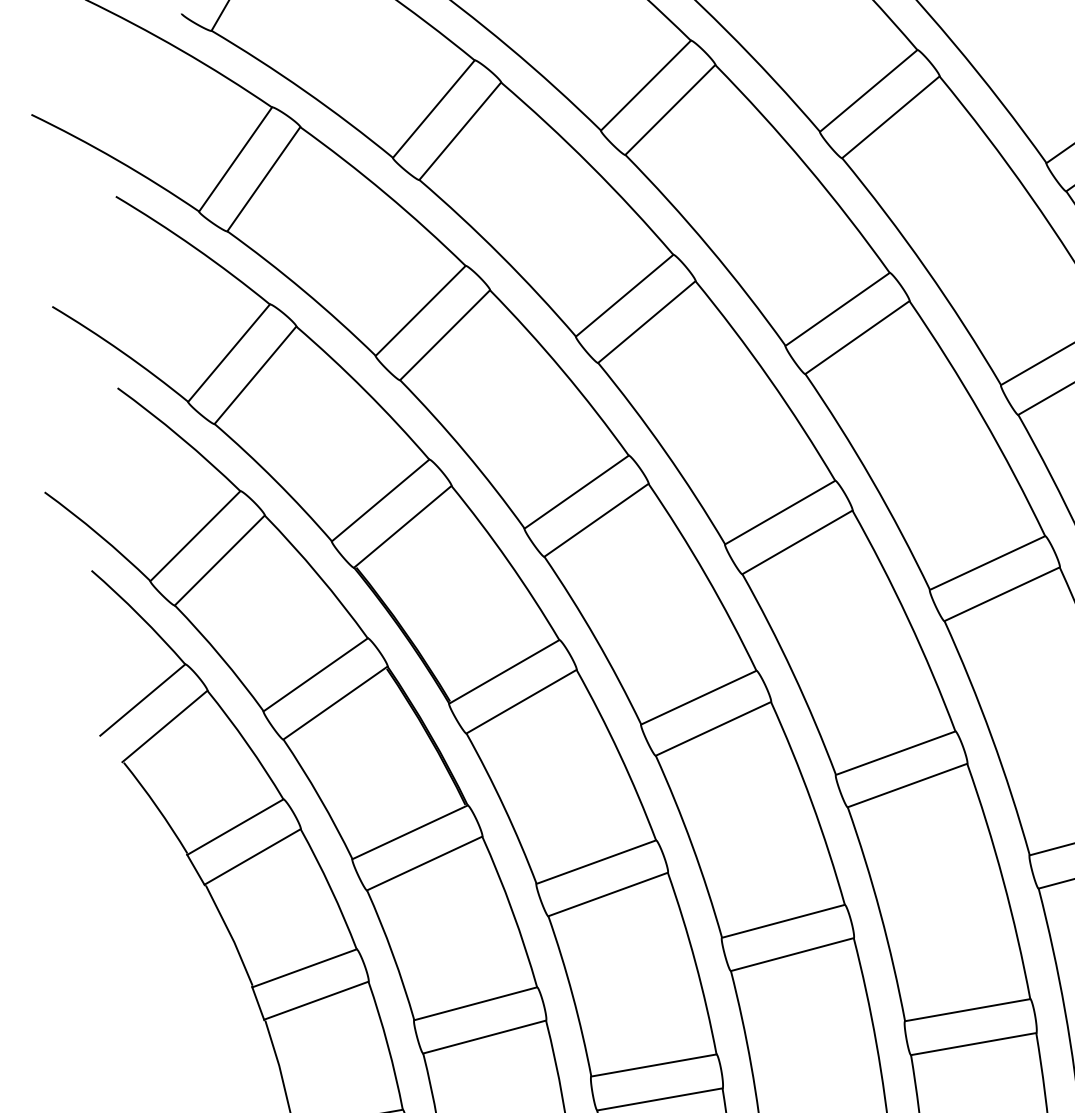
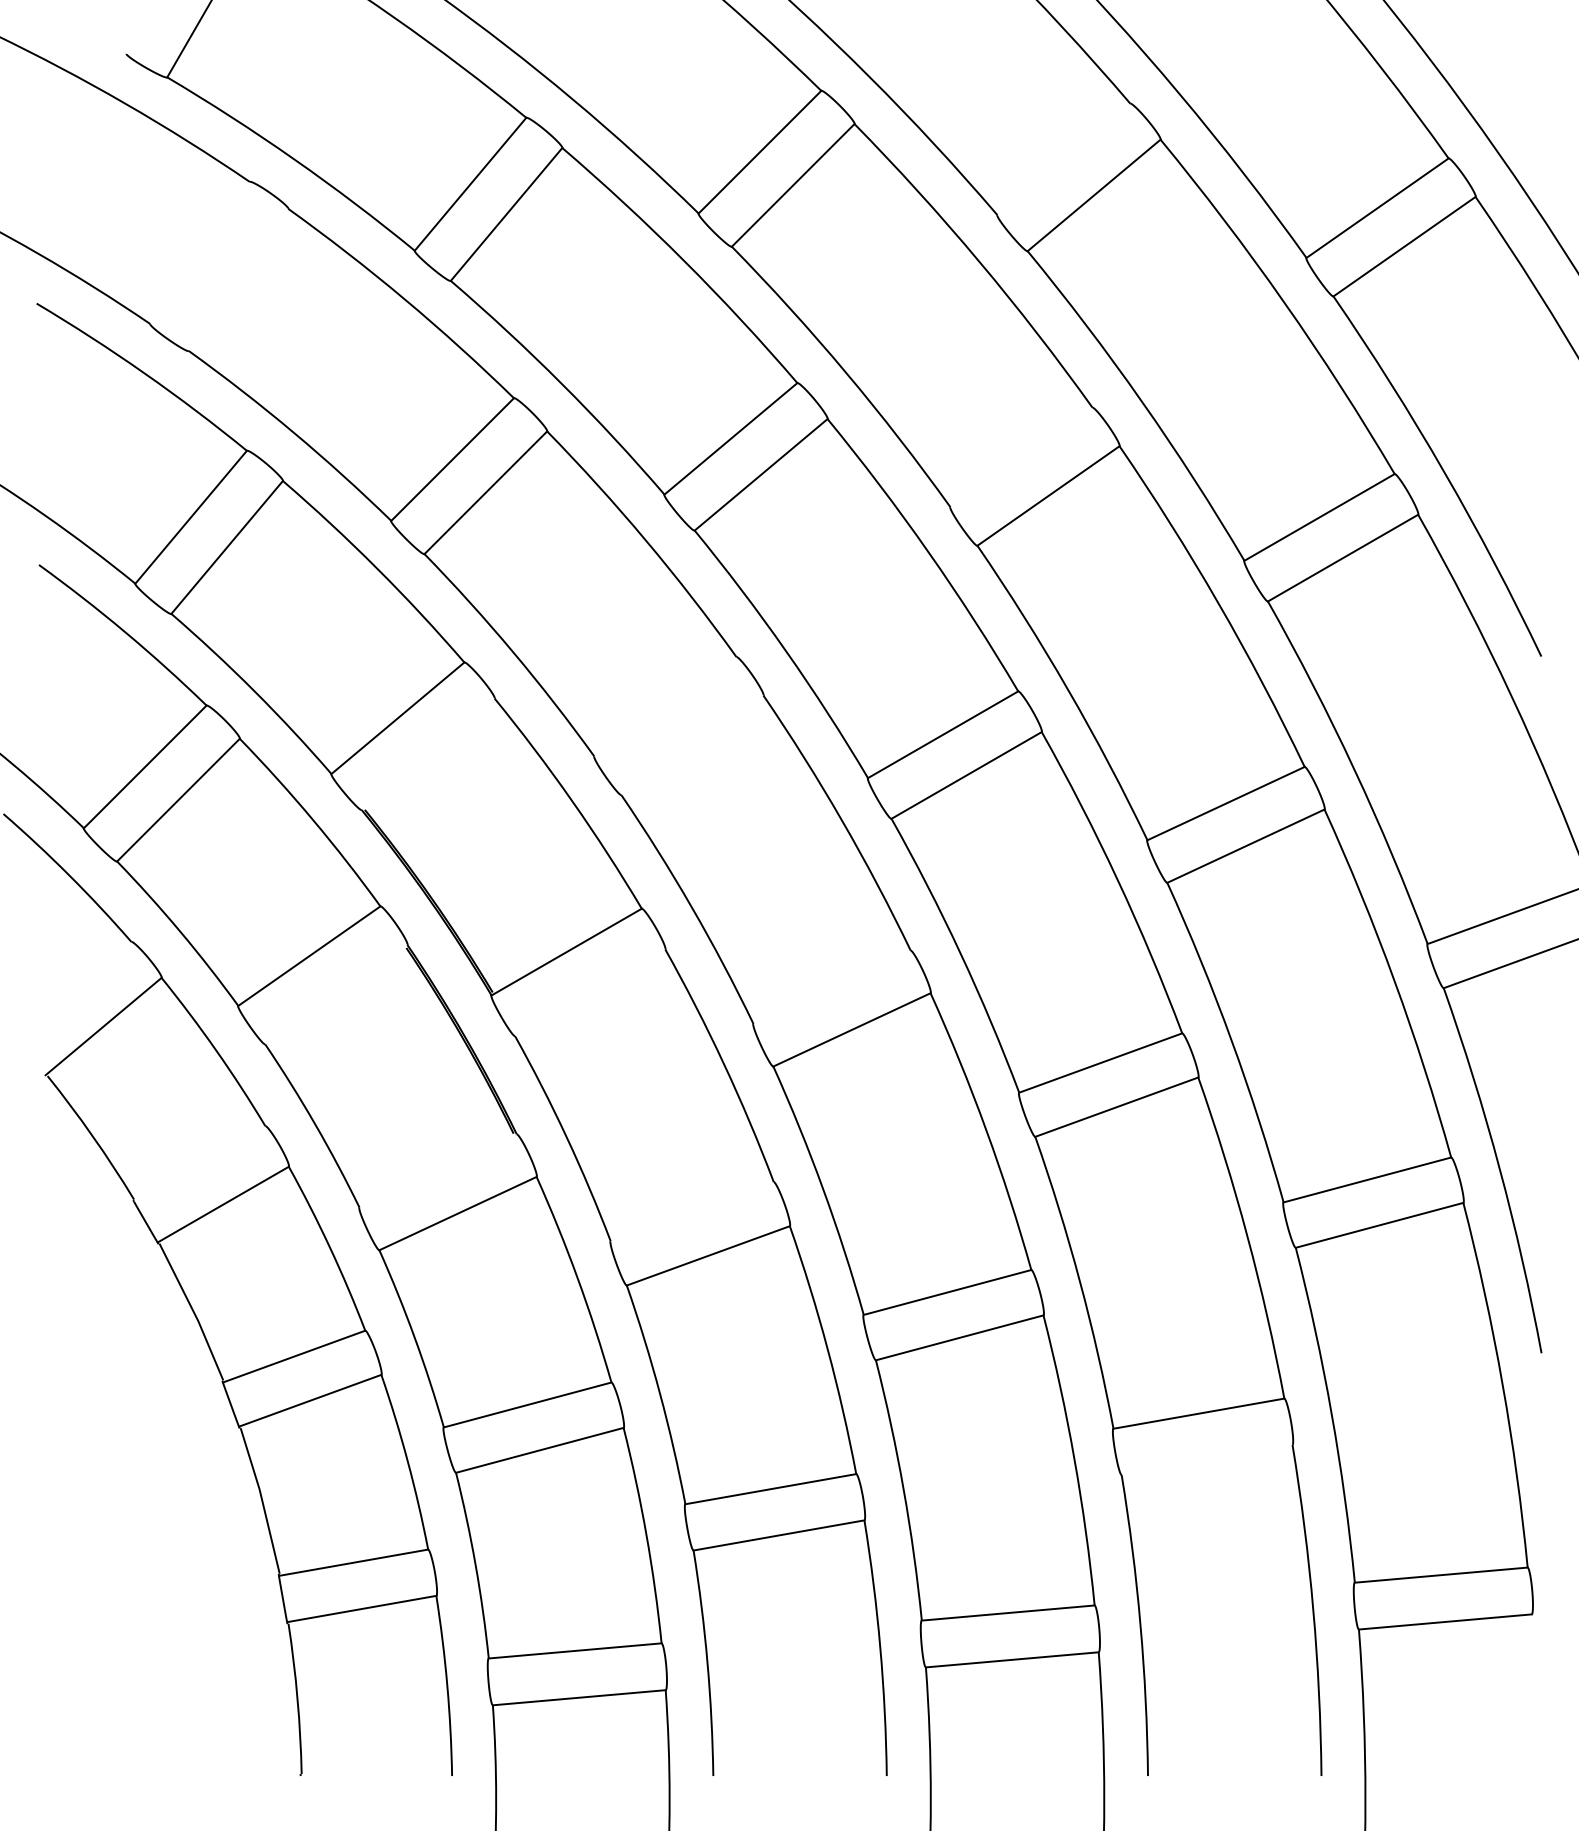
line: (868, 90) -> (1063, 159), removed
line: (235, 159) -> (199, 252), removed
line: (263, 178) -> (238, 279), removed
line: (837, 309) -> (1021, 457), removed
line: (576, 491) -> (665, 706), removed
line: (596, 520) -> (692, 745), removed
line: (402, 527) -> (427, 754), removed
line: (698, 697) -> (831, 986), removed
line: (142, 700) -> (73, 990), removed
line: (521, 701) -> (590, 992), removed
line: (335, 702) -> (336, 994), removed
line: (235, 826) -> (199, 1163), removed
line: (409, 831) -> (437, 1170), removed
line: (595, 861) -> (691, 1211), removed
line: (973, 1043) -> (1206, 1459), removed

